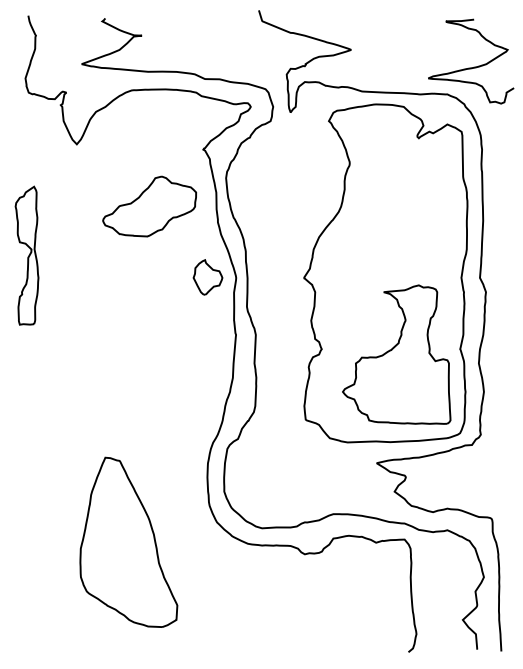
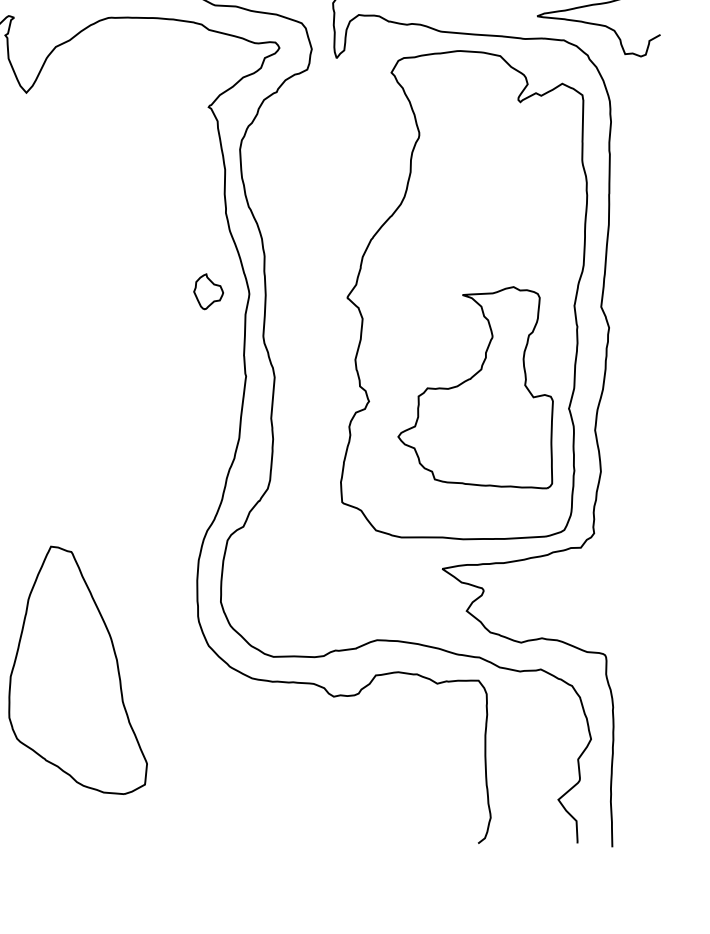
part: (149, 206) -> (127, 186), removed
part: (207, 277) -> (207, 291), size x0.7
part: (396, 354) -> (477, 385), moved

